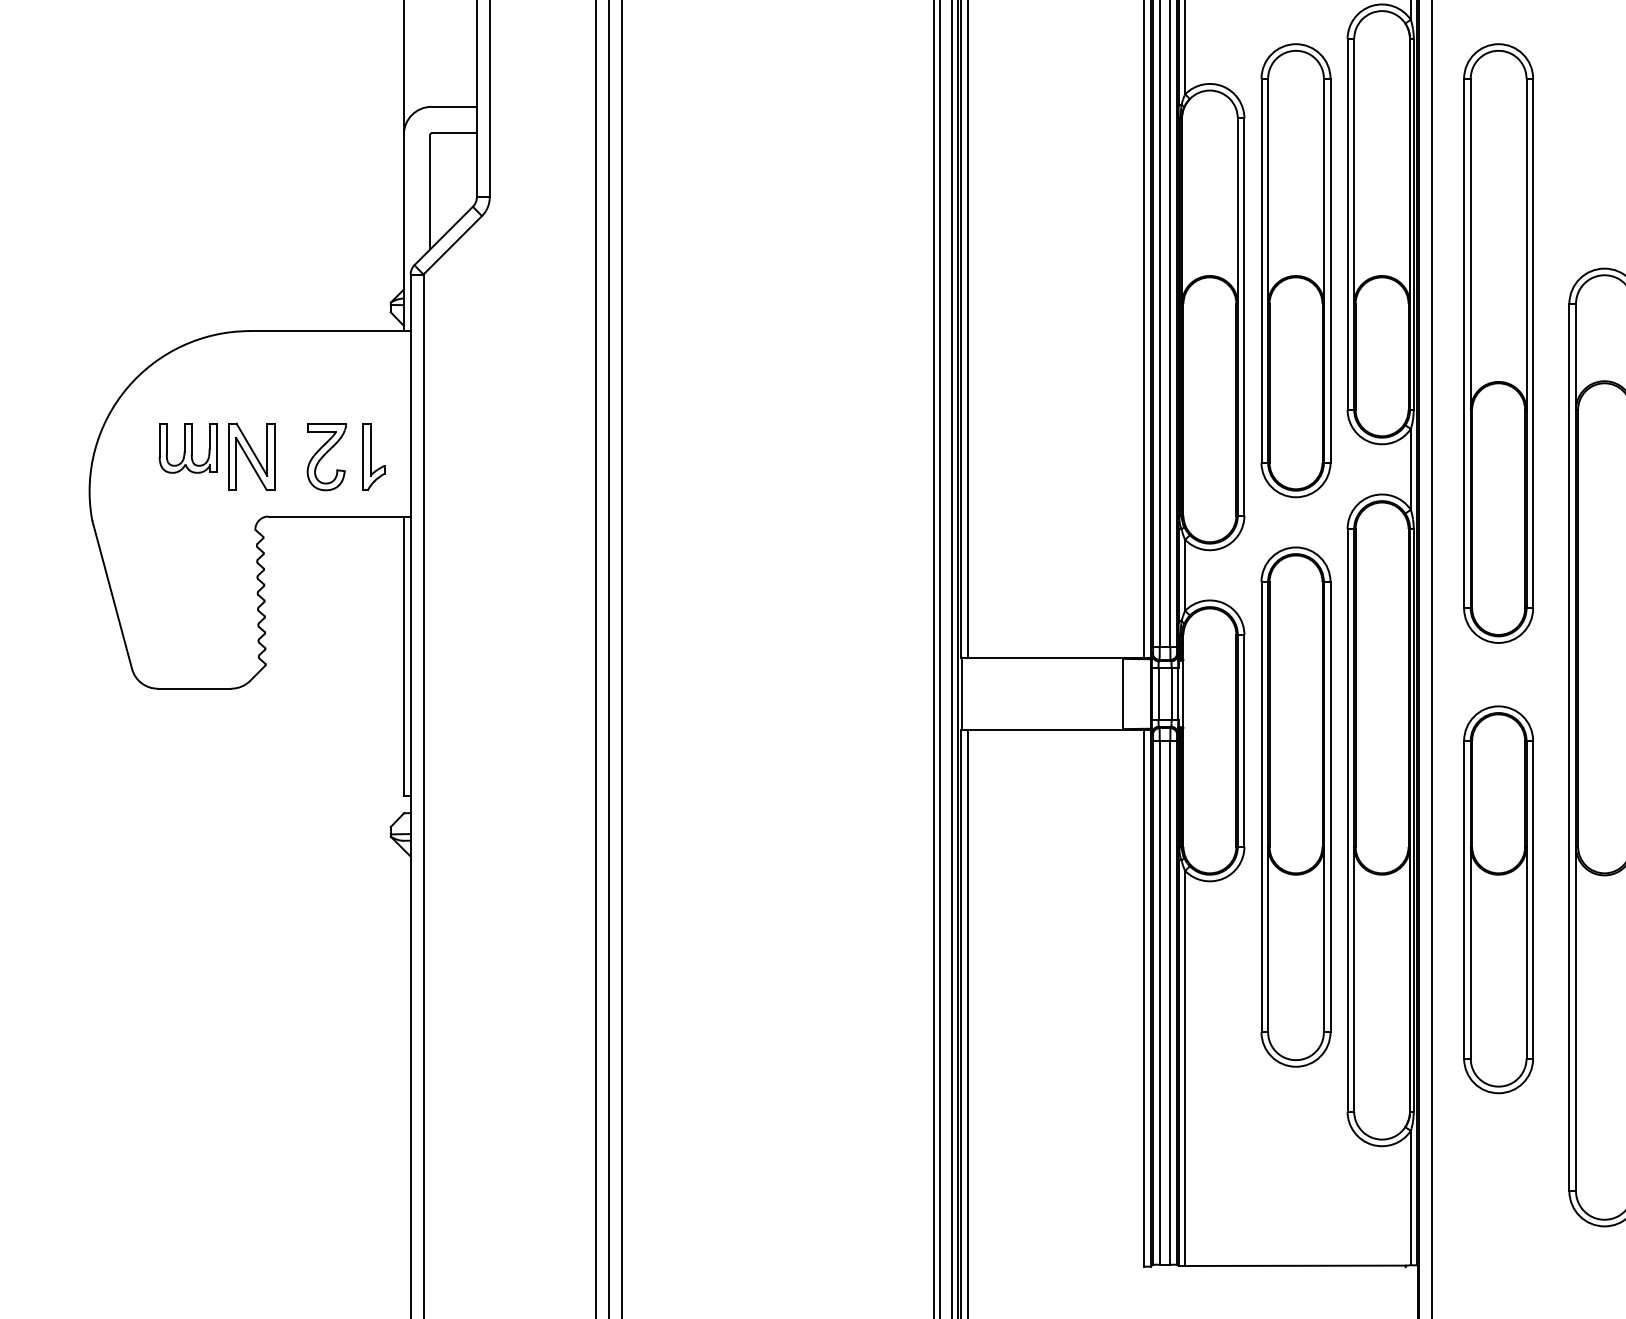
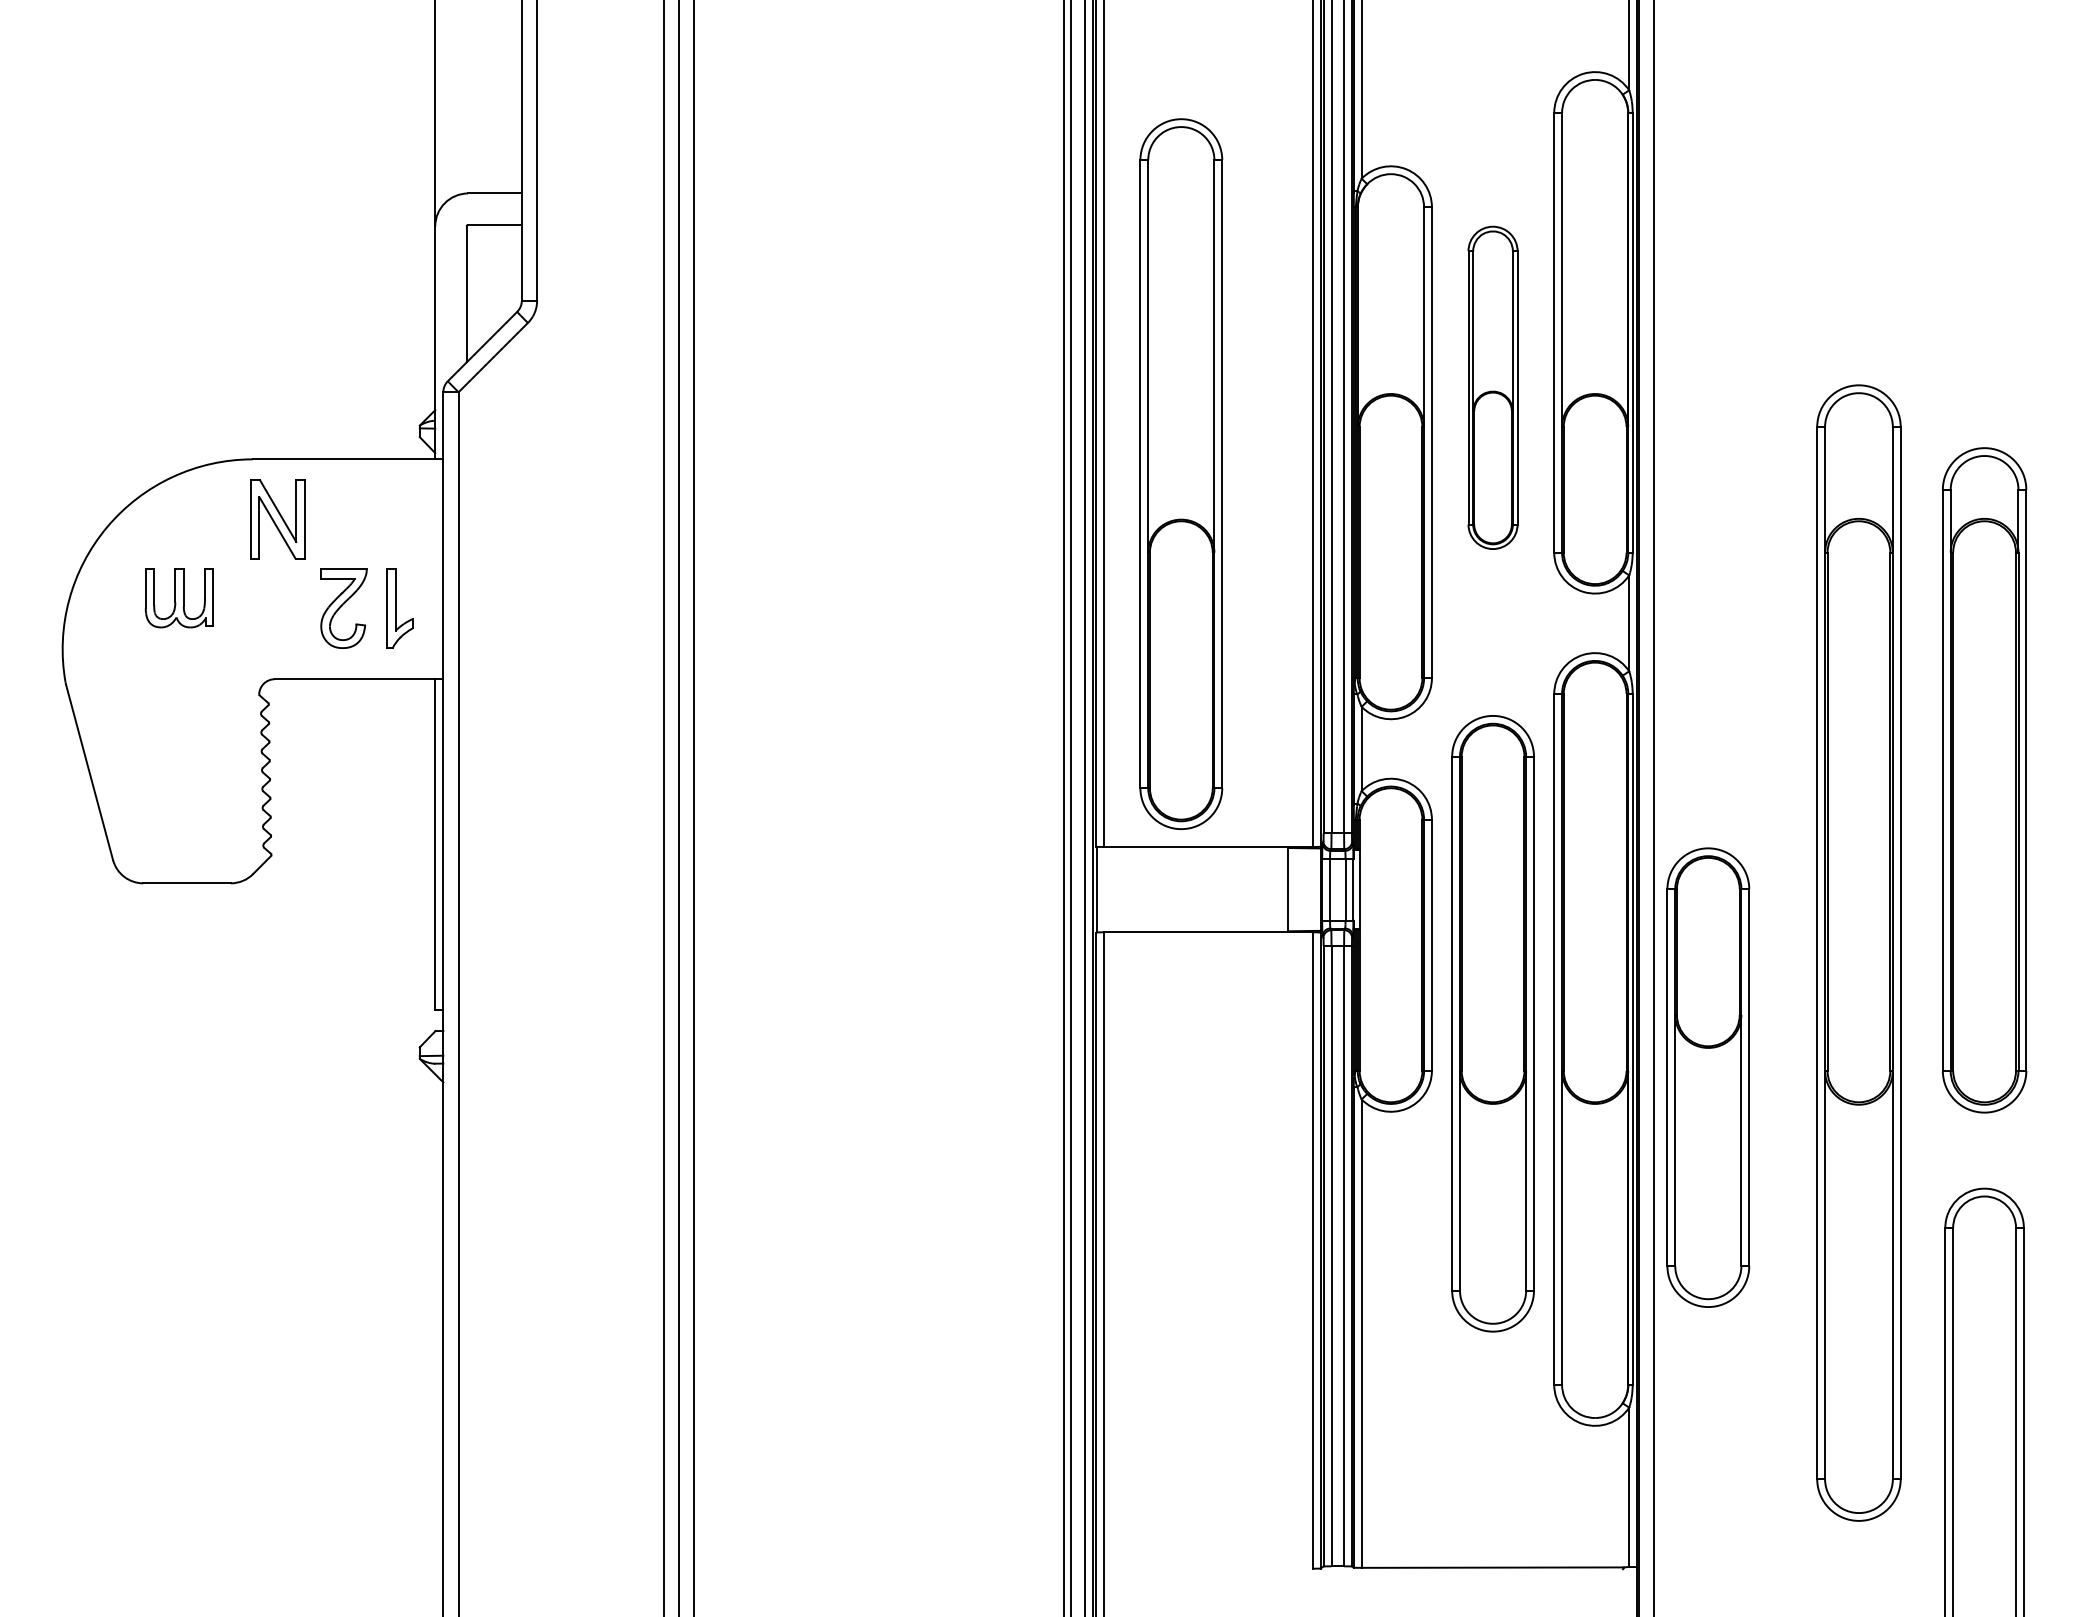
part: (1295, 270) -> (1492, 387), size x0.6
part: (1498, 343) -> (1181, 473), moved
part: (251, 456) -> (277, 519), moved
part: (1498, 899) -> (1708, 1077), moved

